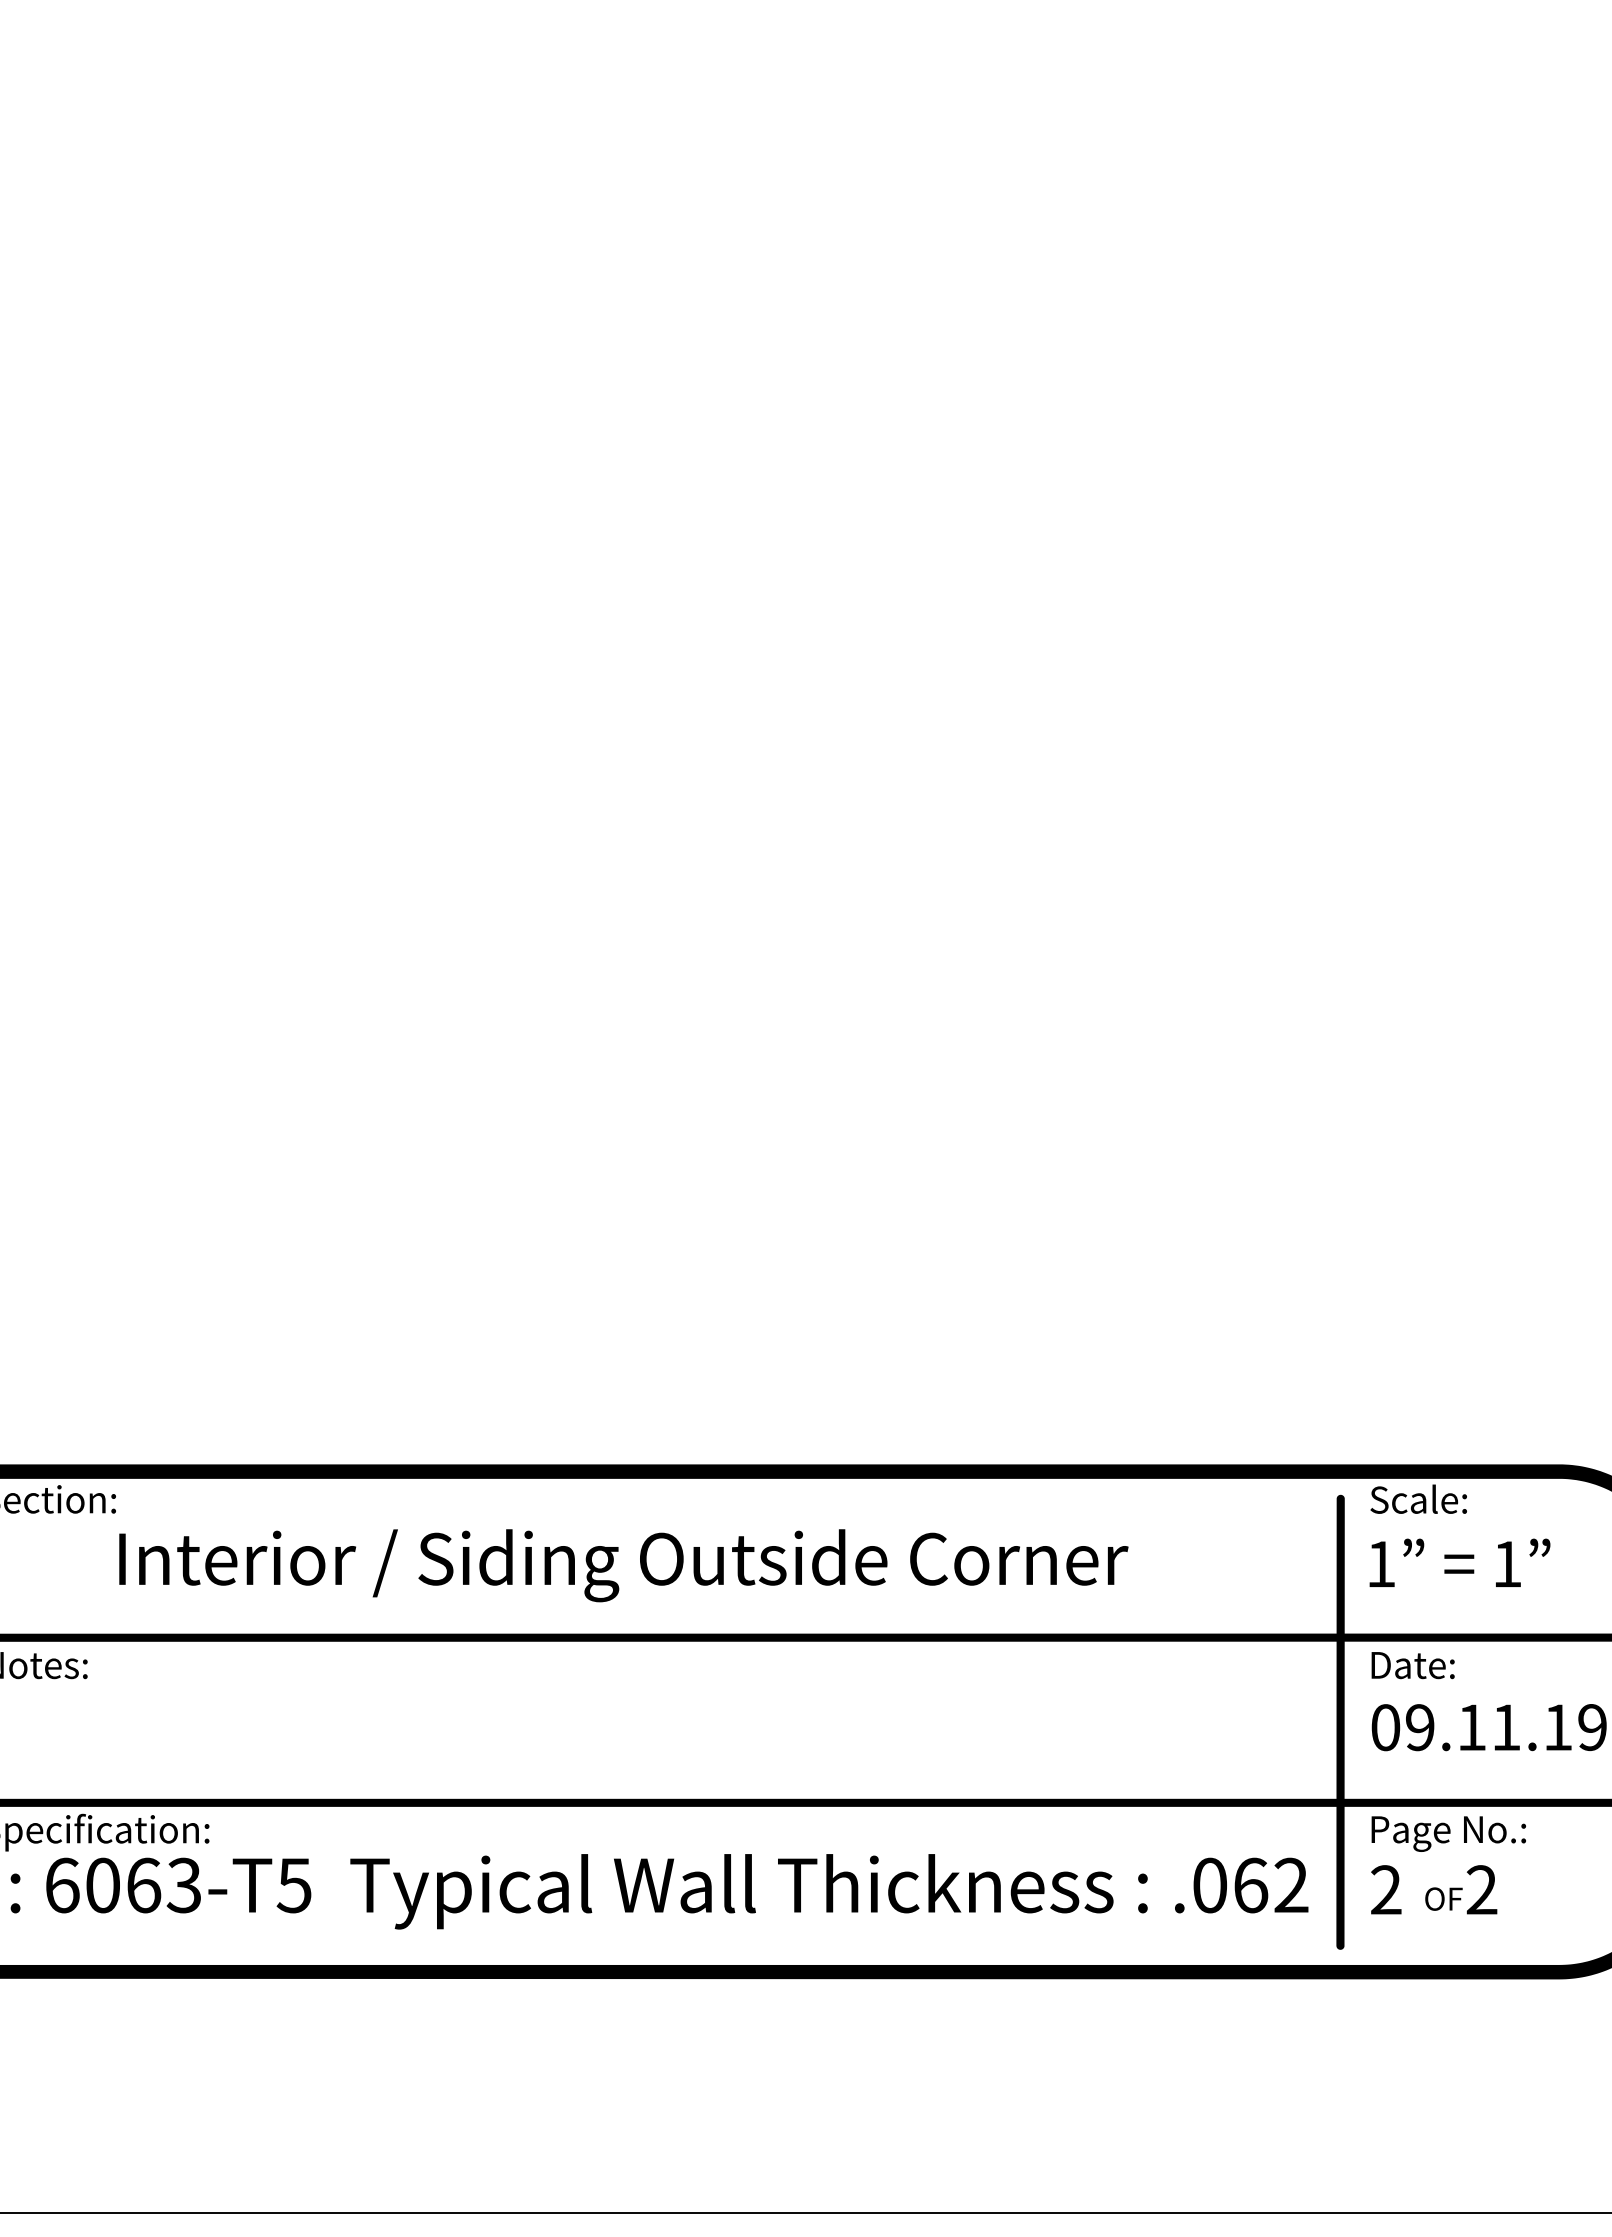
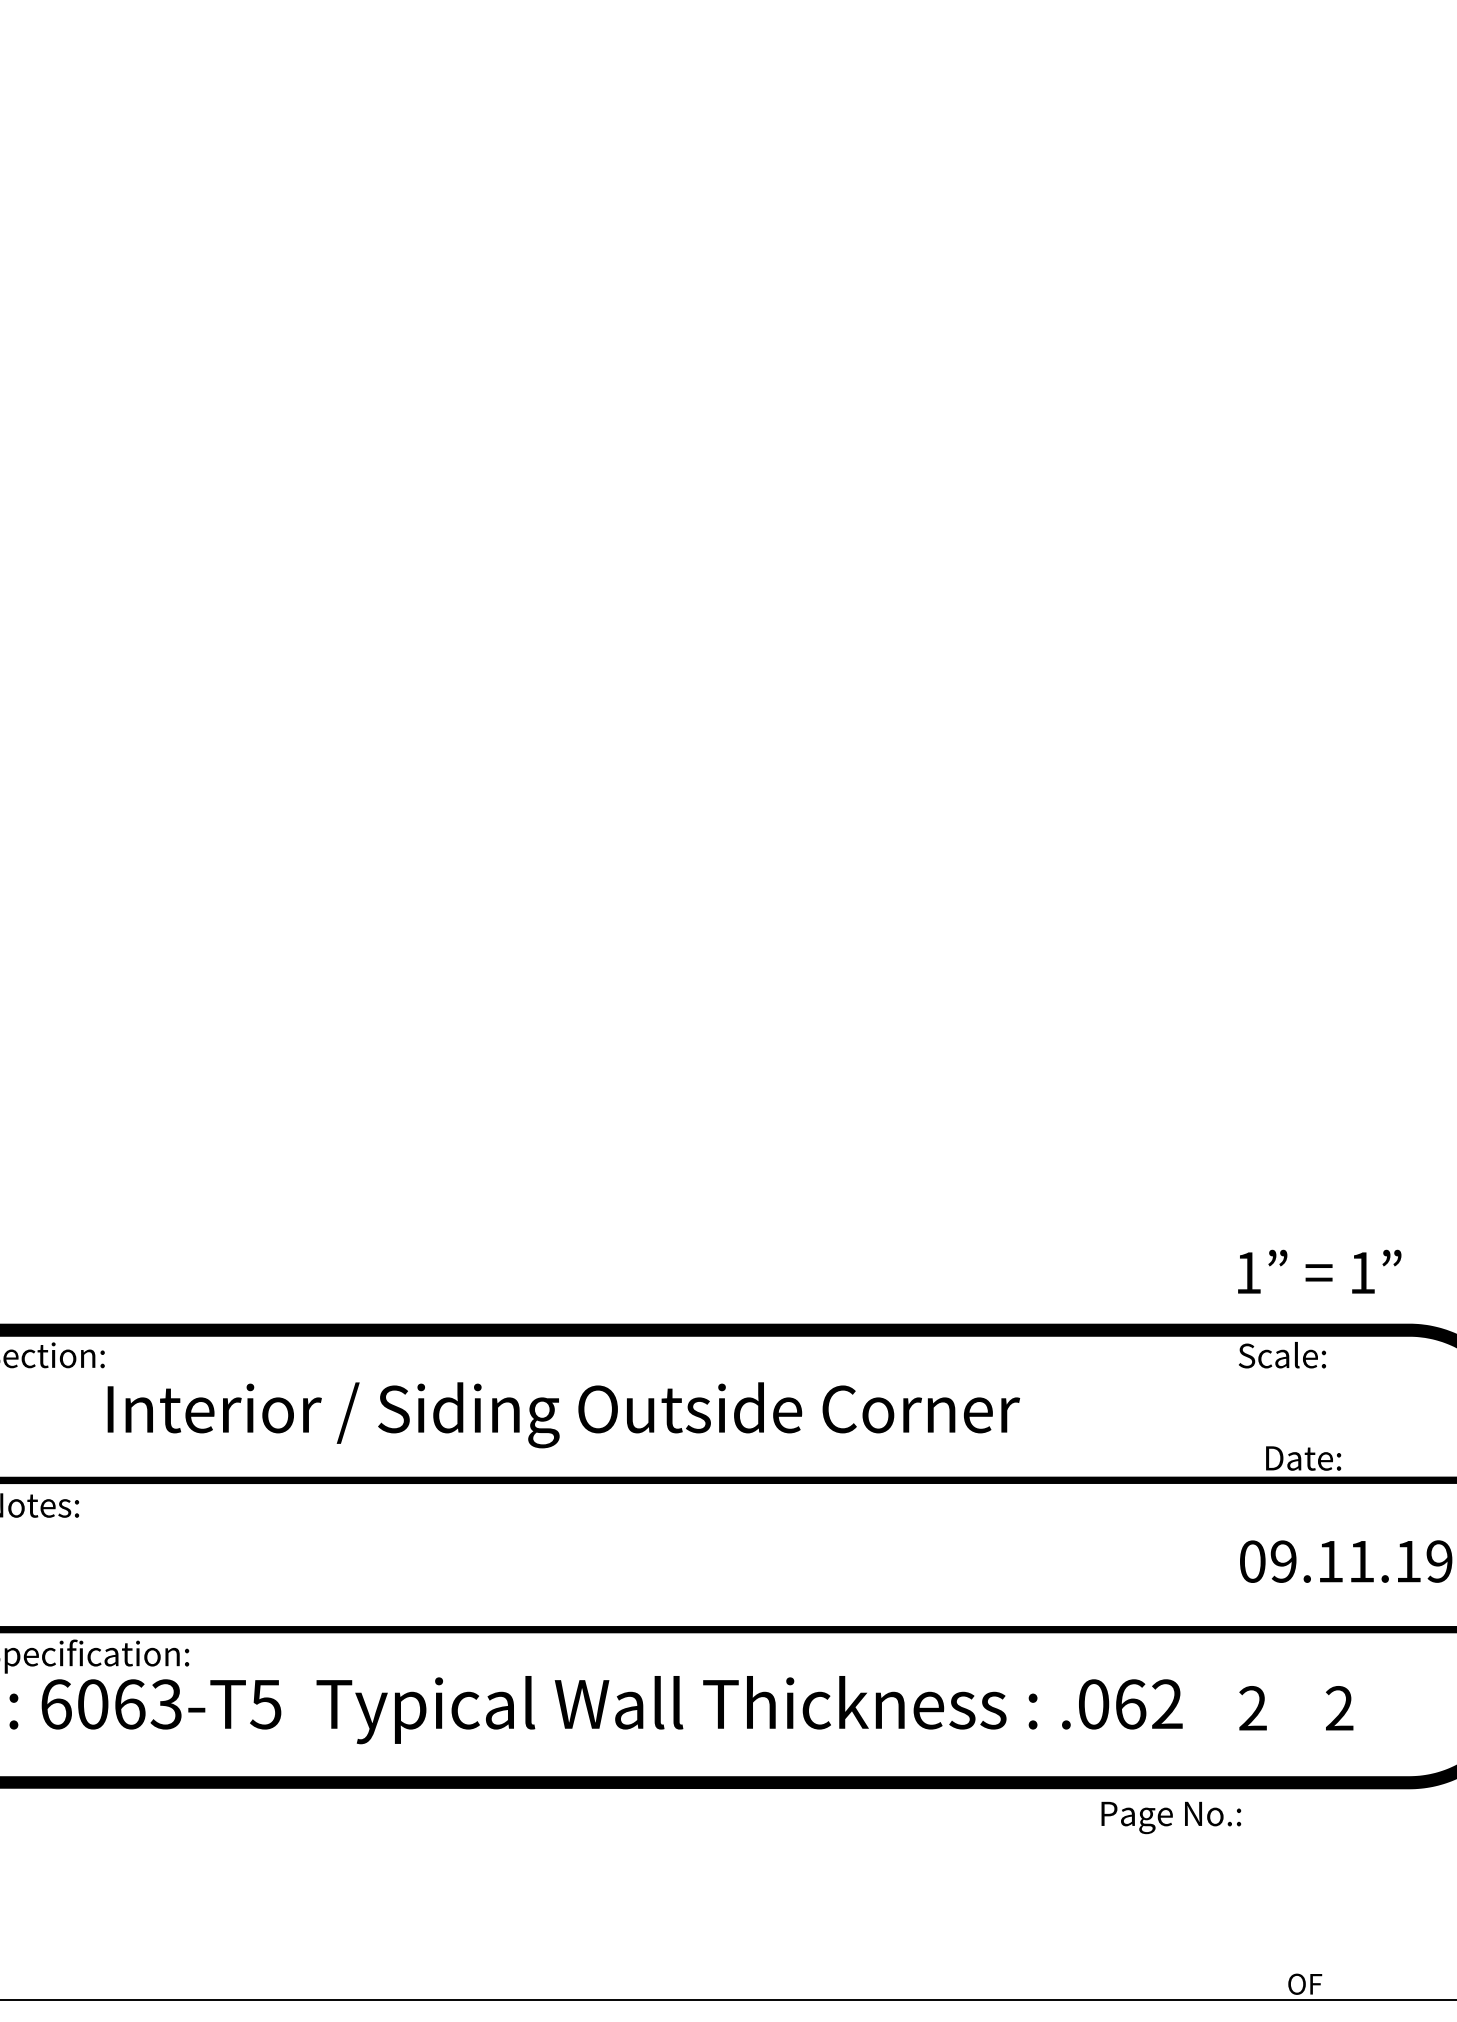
text: (1459, 1562) -> (1319, 1271), moved
text: (1412, 1665) -> (1302, 1458), moved
fill: (1340, 1721) -> (1211, 1556), removed
text: (1448, 1833) -> (1171, 1817), moved
text: (1443, 1898) -> (1304, 1983), moved

